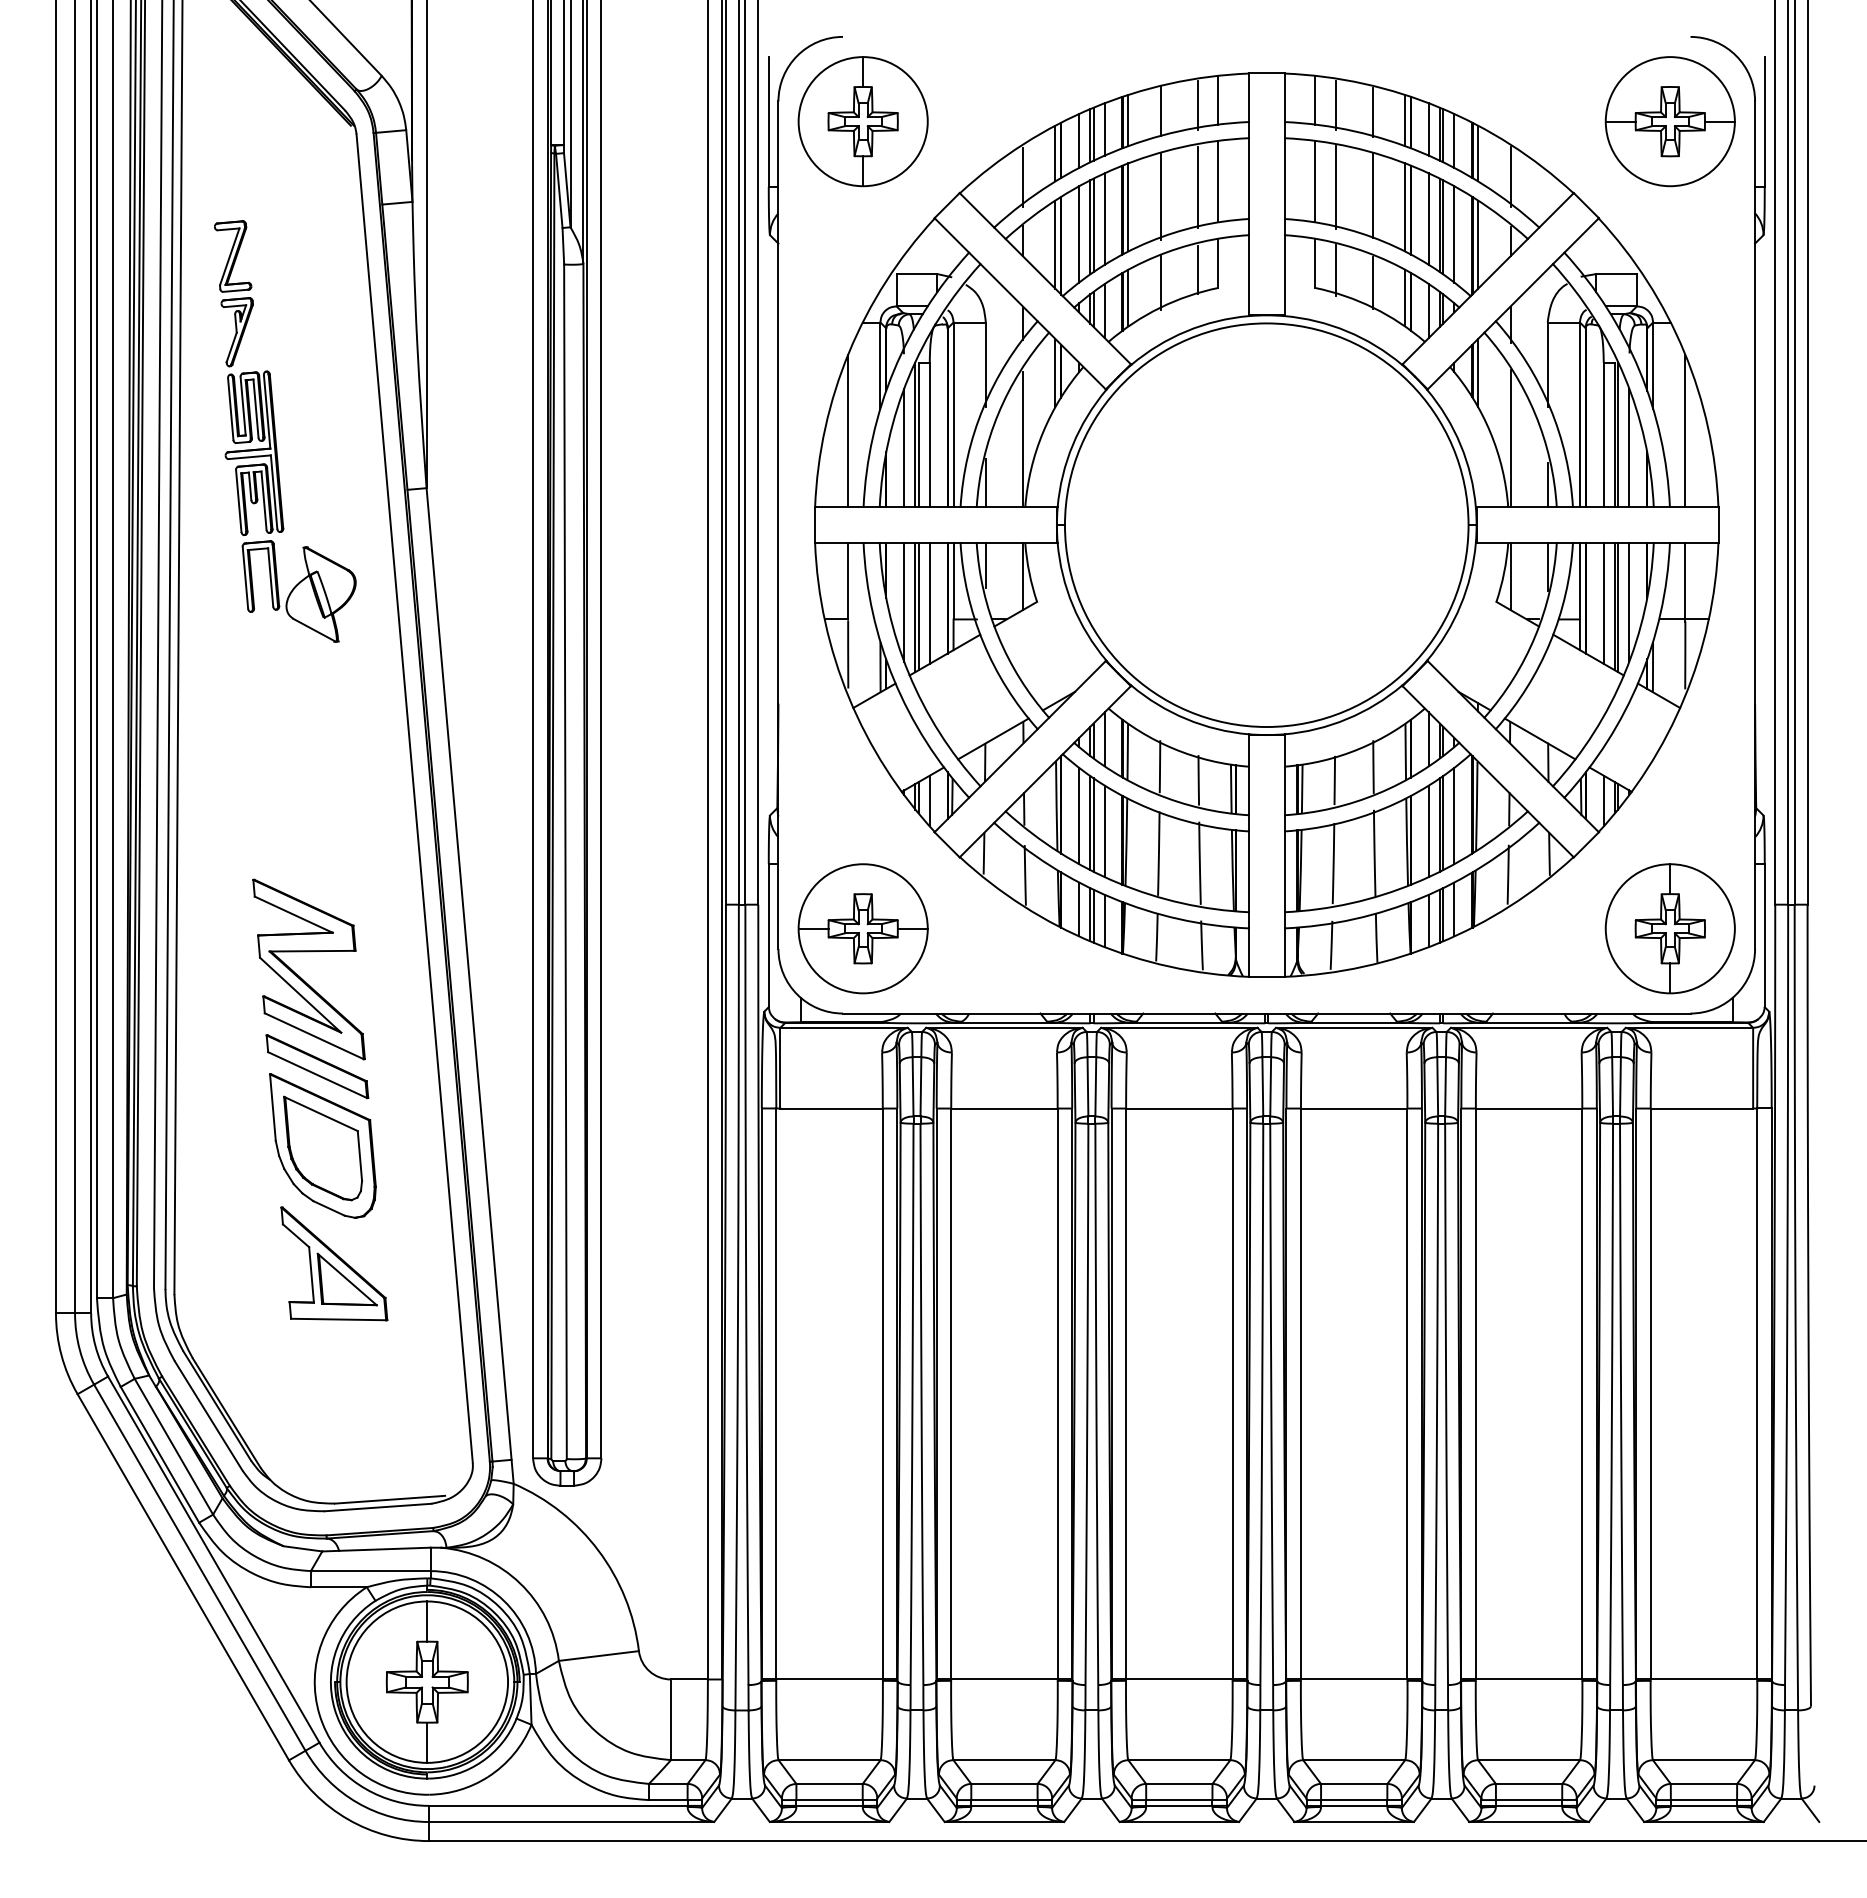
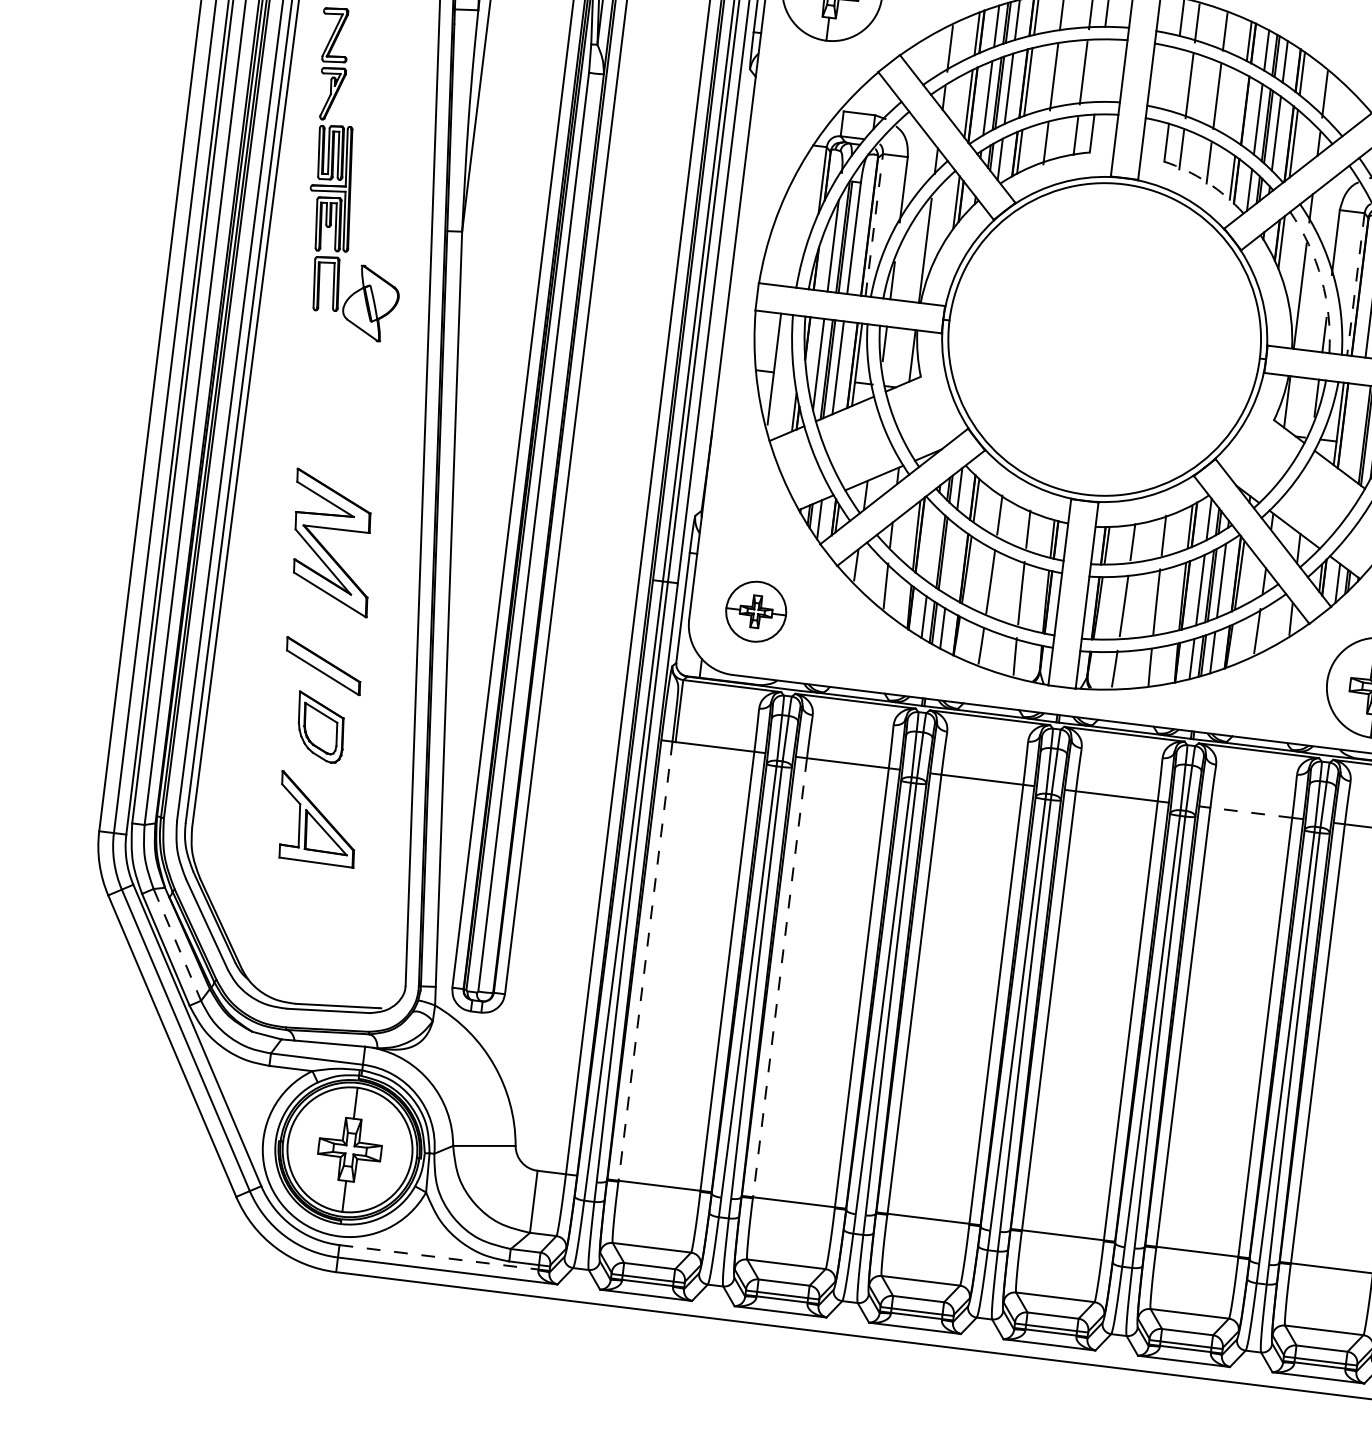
line: (1218, 181) -> (1100, 70), removed
line: (1315, 181) -> (1174, 79), removed
line: (1405, 207) -> (1241, 108), removed
arc: (1373, 307) -> (1207, 182), solid -> dashed
line: (953, 414) -> (874, 224), solid -> dashed
arc: (1535, 414) -> (1321, 279), solid -> dashed
line: (1579, 415) -> (1355, 284), solid -> dashed
line: (848, 430) -> (792, 227), removed
line: (1603, 602) -> (1356, 430), removed
line: (1079, 815) -> (933, 545), removed
line: (1104, 831) -> (951, 559), removed
part: (862, 928) -> (755, 611), size x0.6
part: (300, 976) -> (324, 547), moved
line: (1528, 1108) -> (1250, 812), solid -> dashed
part: (322, 1145) -> (320, 727), size x0.6
line: (776, 1393) -> (645, 960), solid -> dashed
line: (951, 1394) -> (780, 978), solid -> dashed
line: (174, 1447) -> (177, 945), solid -> dashed
line: (558, 1805) -> (439, 1257), solid -> dashed

